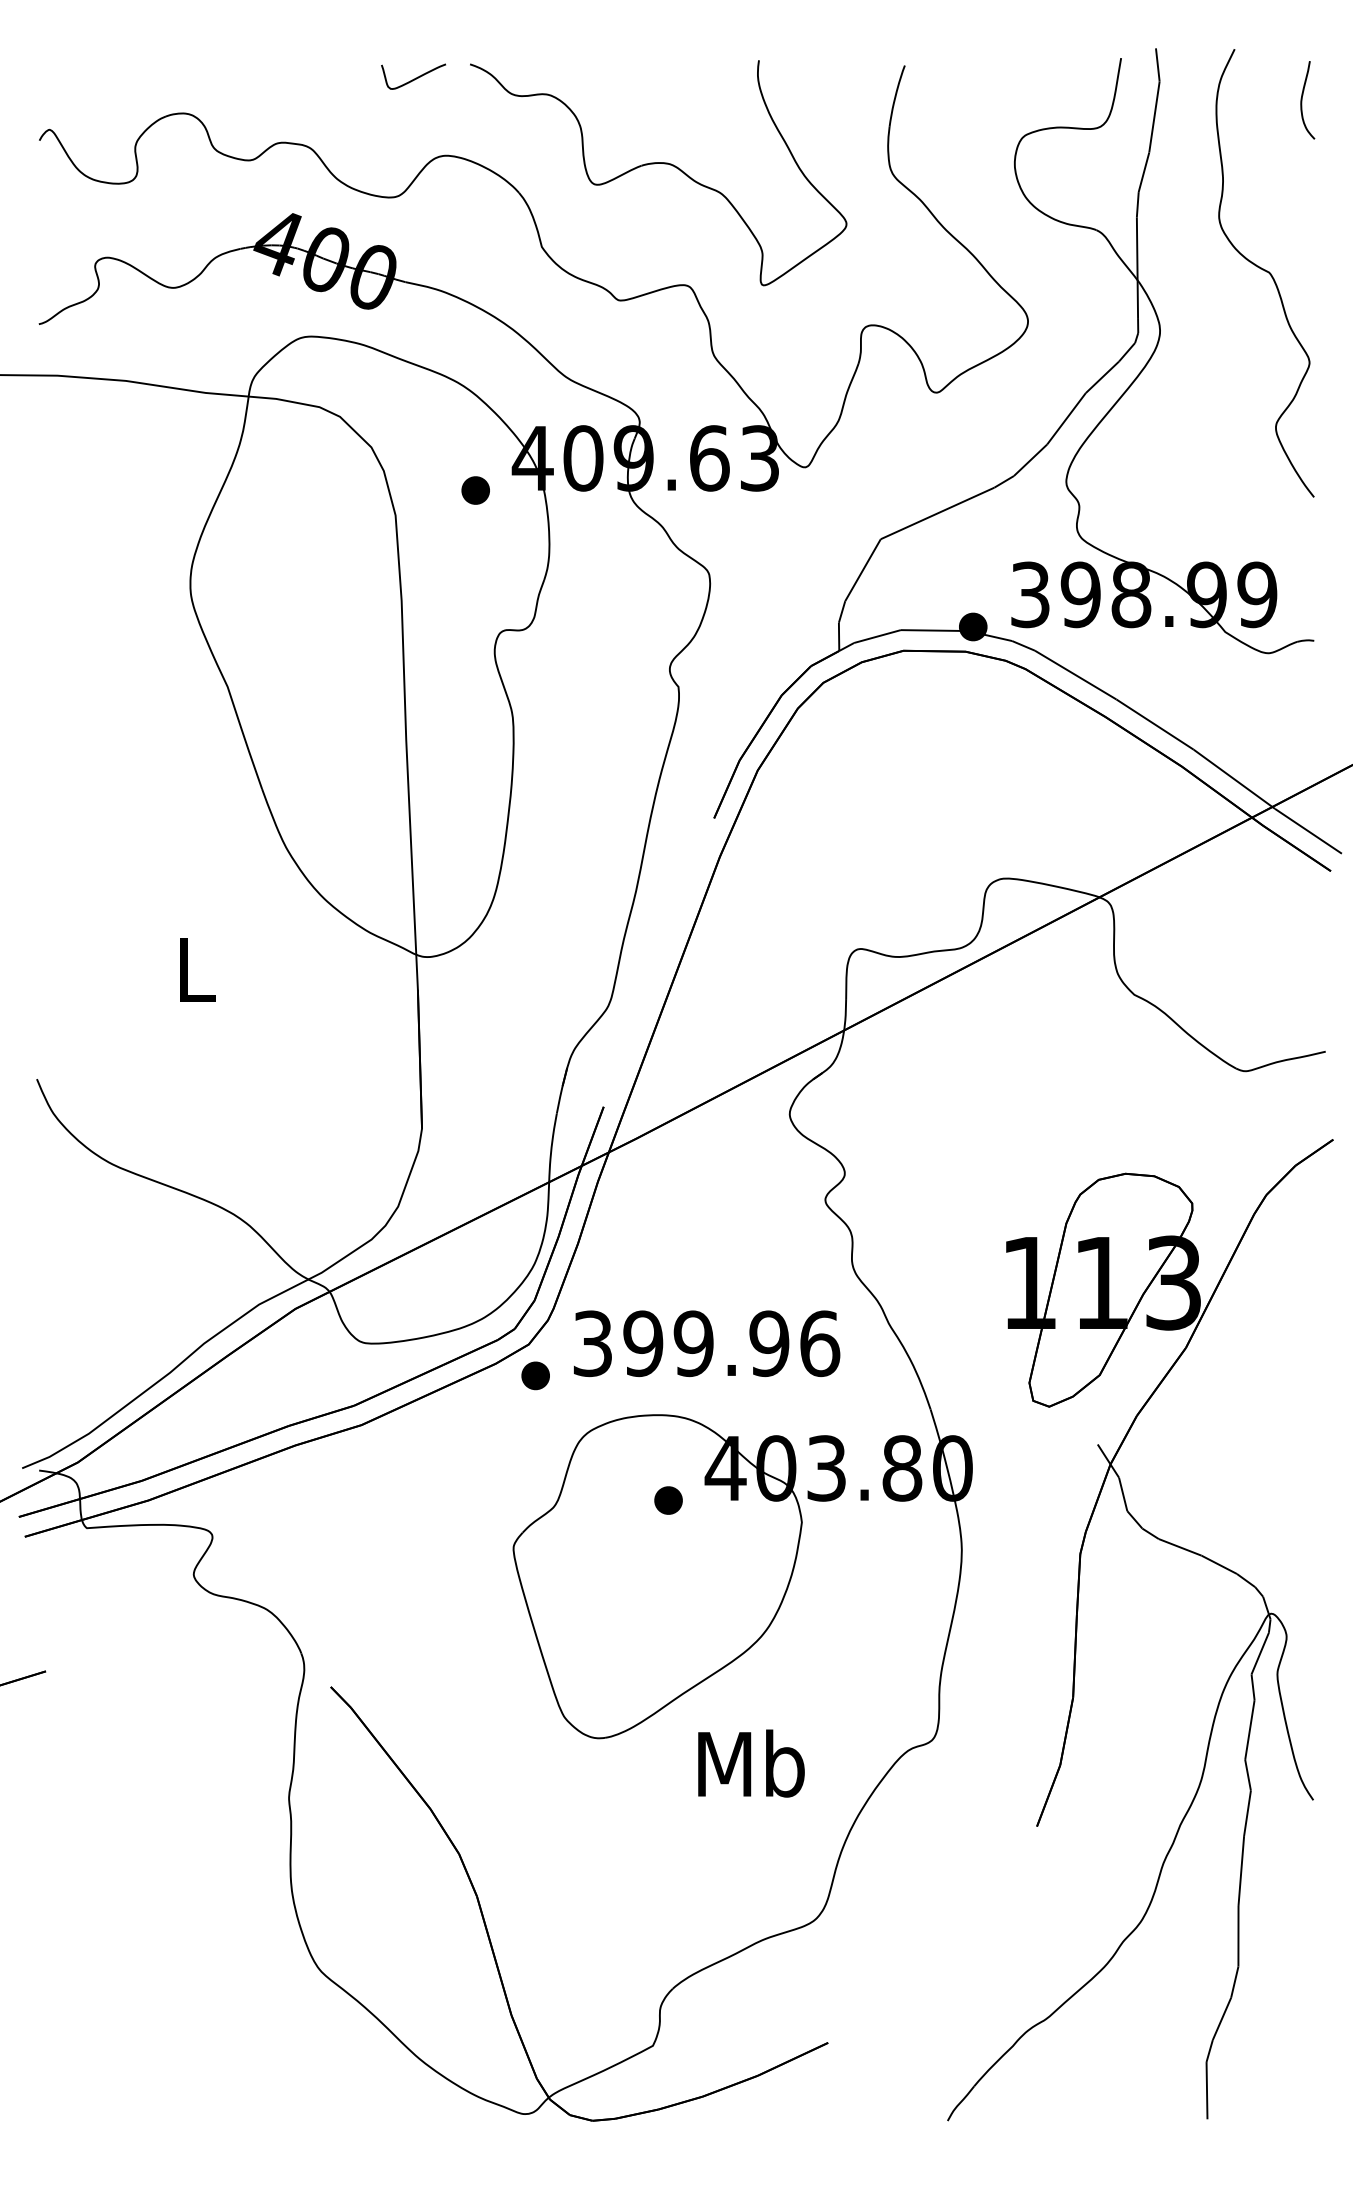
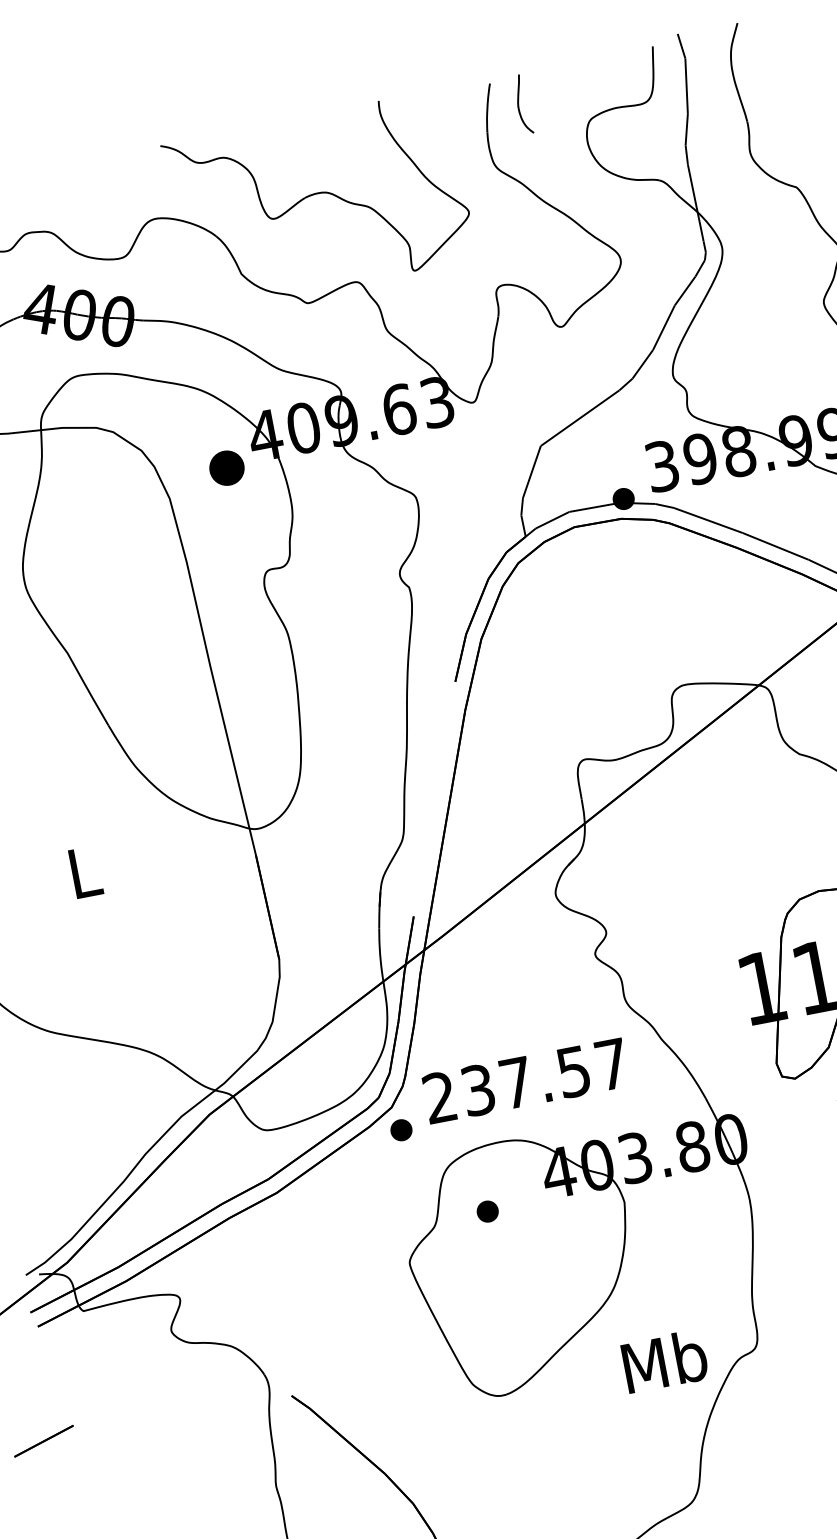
curve: (415, 77) -> (120, 164), removed
curve: (1302, 100) -> (519, 105), moved
part: (475, 490) -> (226, 468), size x1.6
text: (706, 1343) -> (526, 1080), 399.96 -> 237.57
part: (668, 1500) -> (487, 1211), moved
text: (751, 1763) -> (665, 1361), moved

